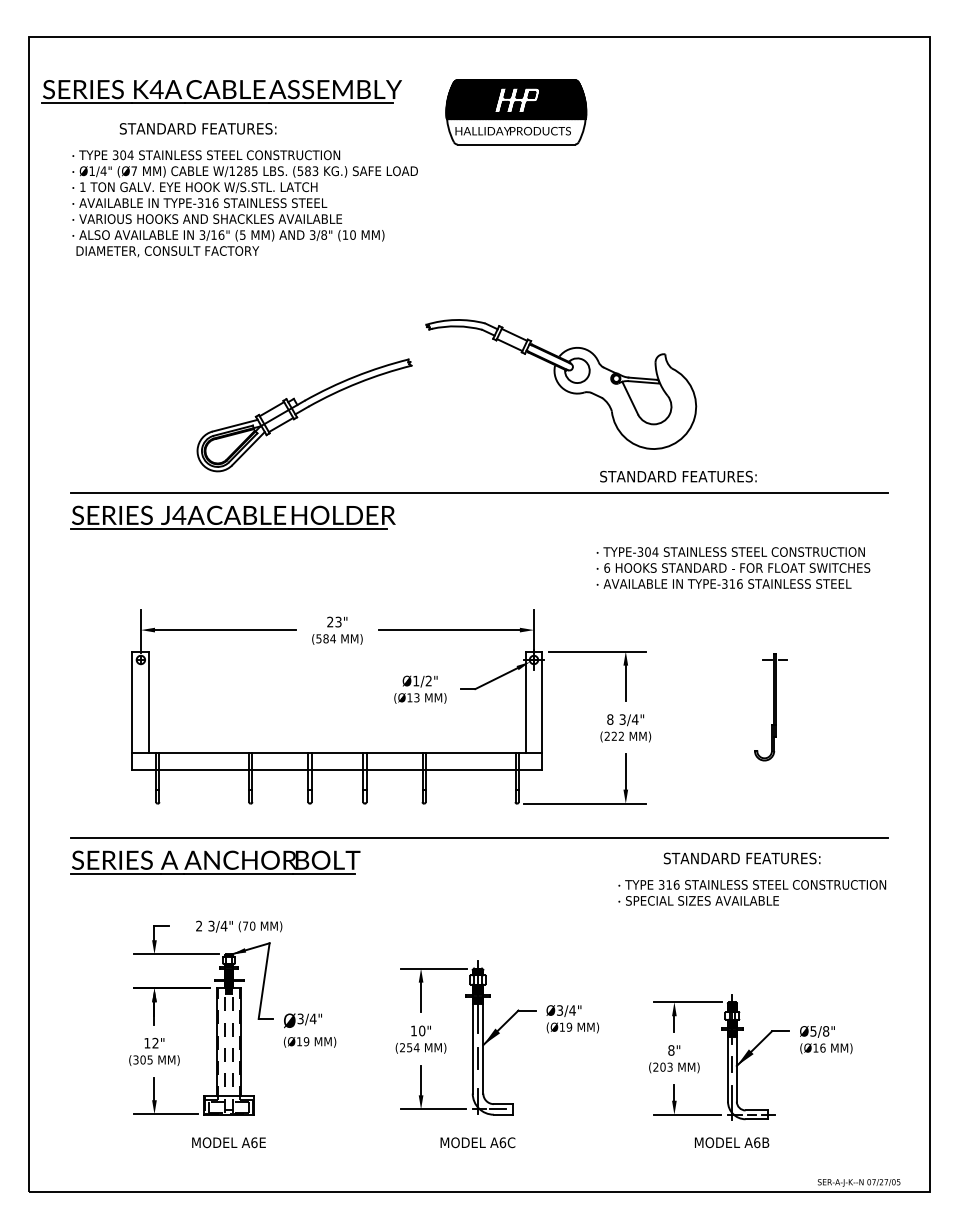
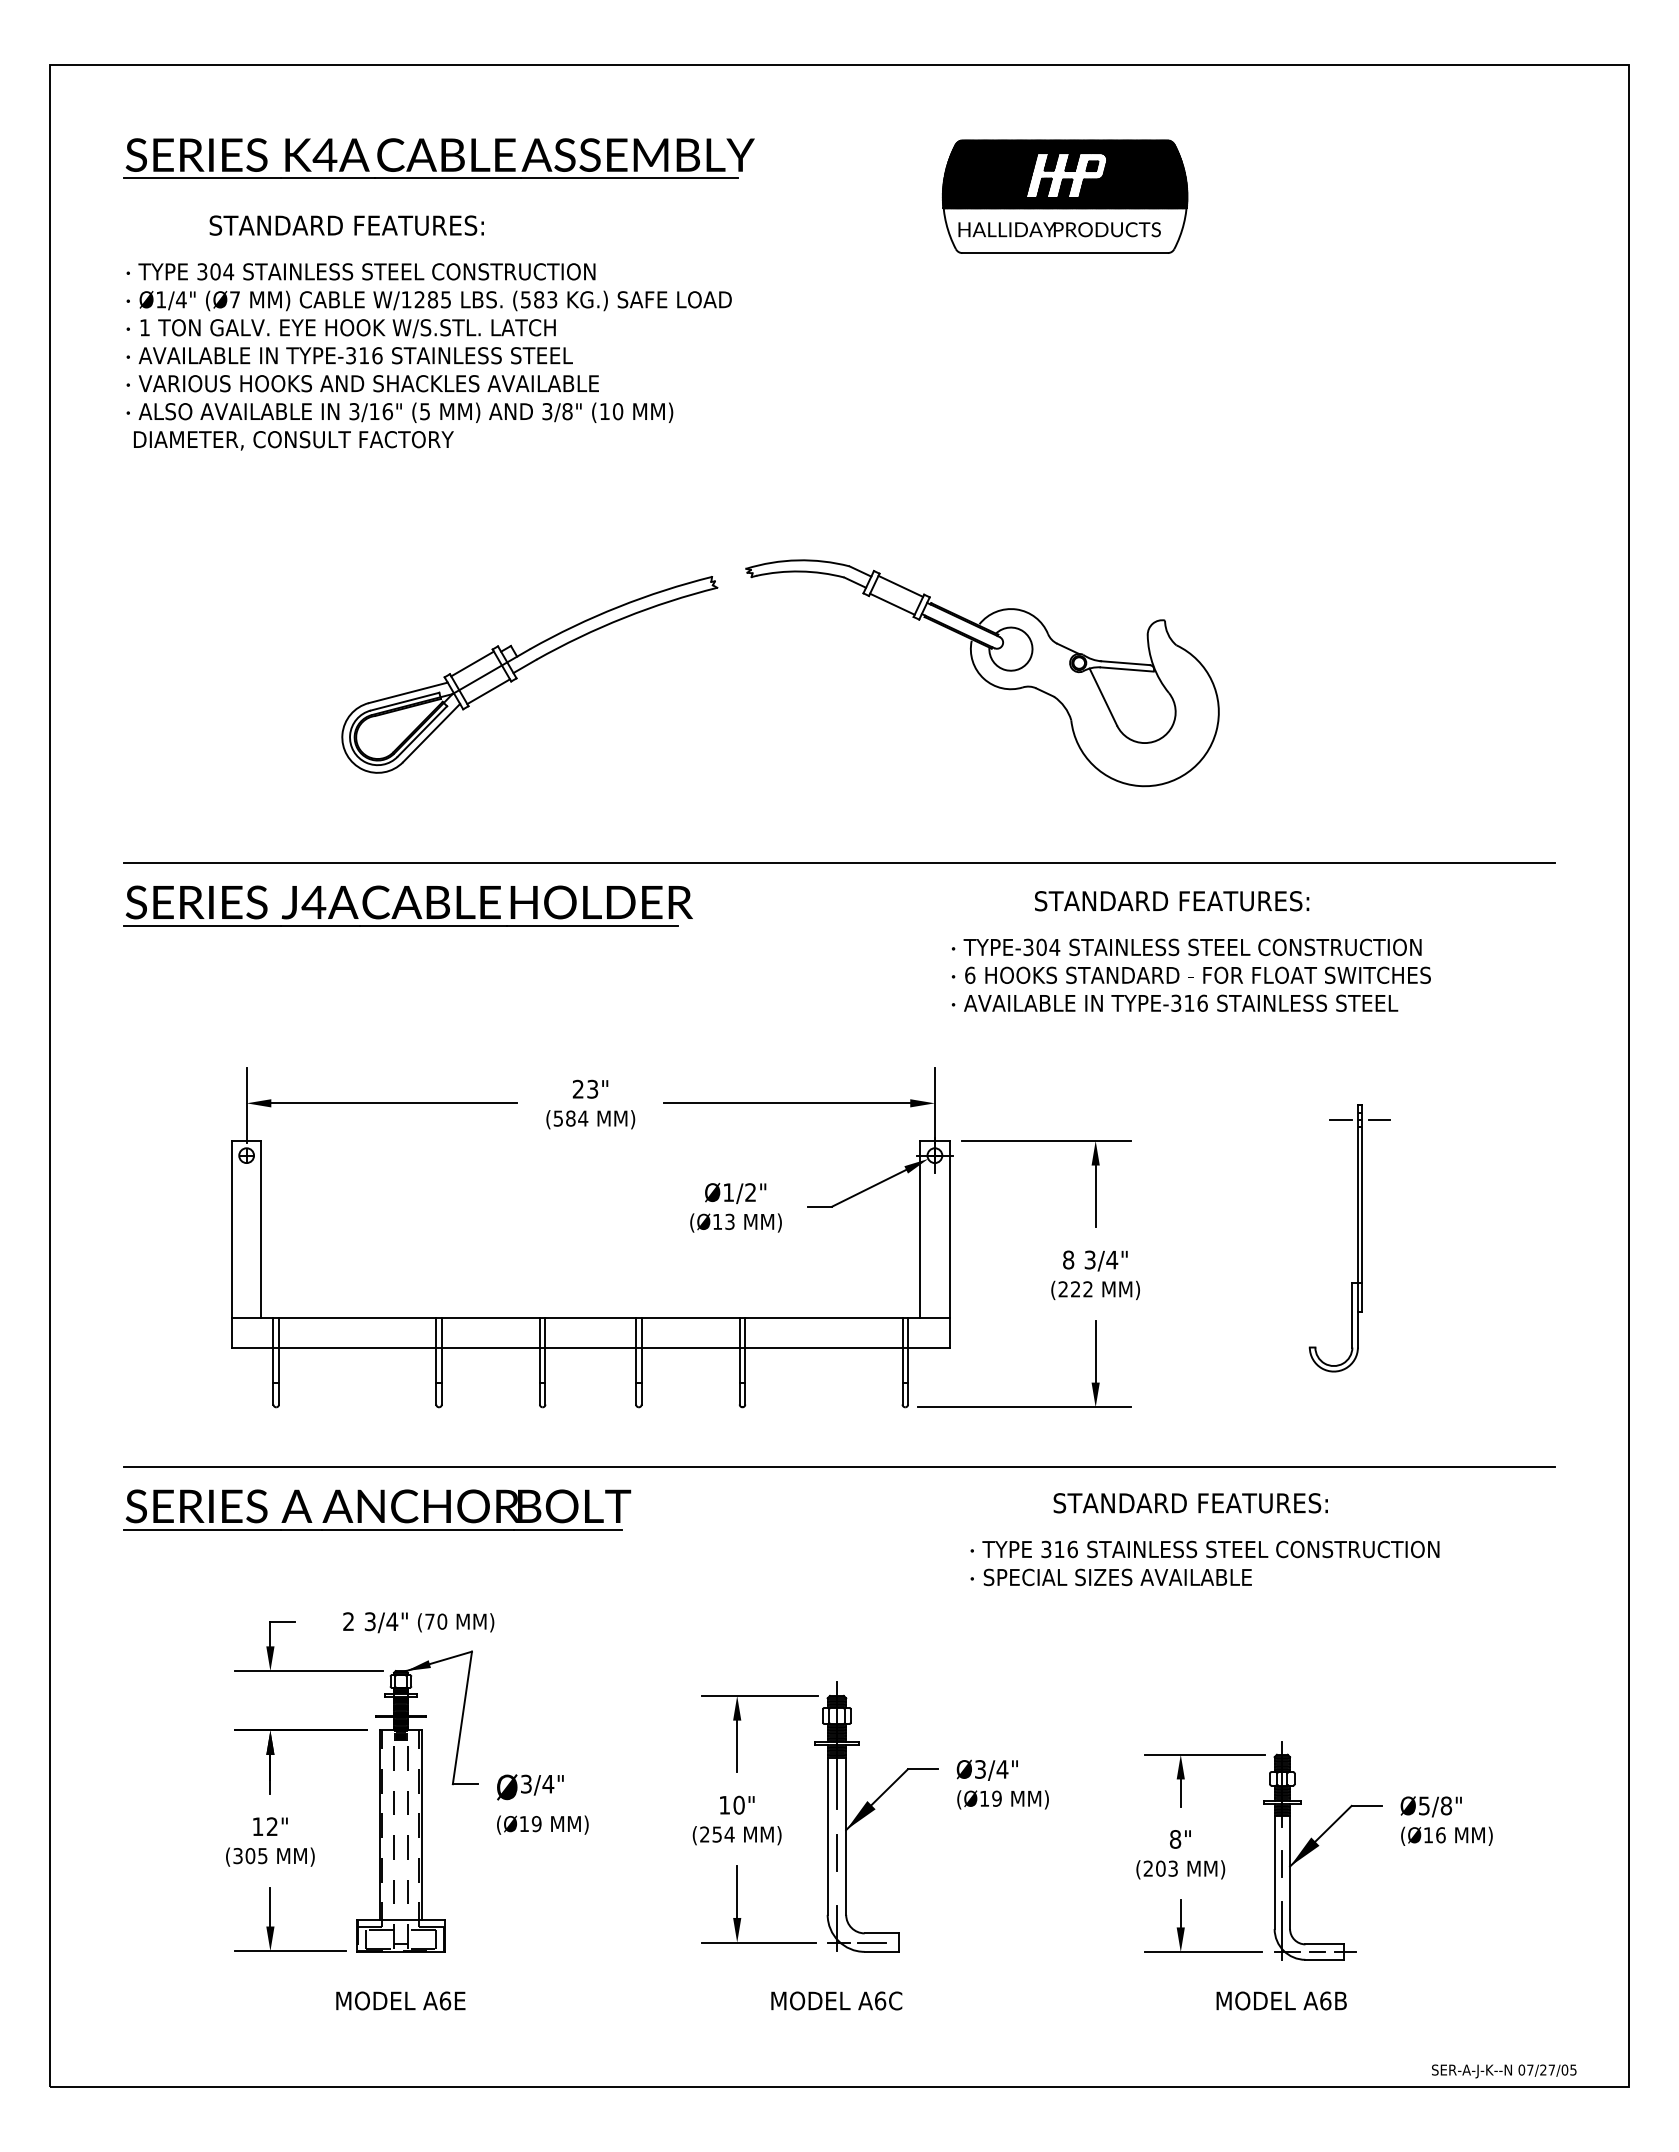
part: (221, 91) -> (438, 158), moved
part: (516, 112) -> (1065, 196), moved
part: (304, 415) -> (529, 675), moved
text: (678, 476) -> (1172, 900), moved
text: (733, 567) -> (1191, 974), moved
part: (770, 707) -> (1349, 1238), size x1.43
text: (741, 858) -> (1189, 1503), moved
text: (752, 892) -> (1205, 1562), moved

